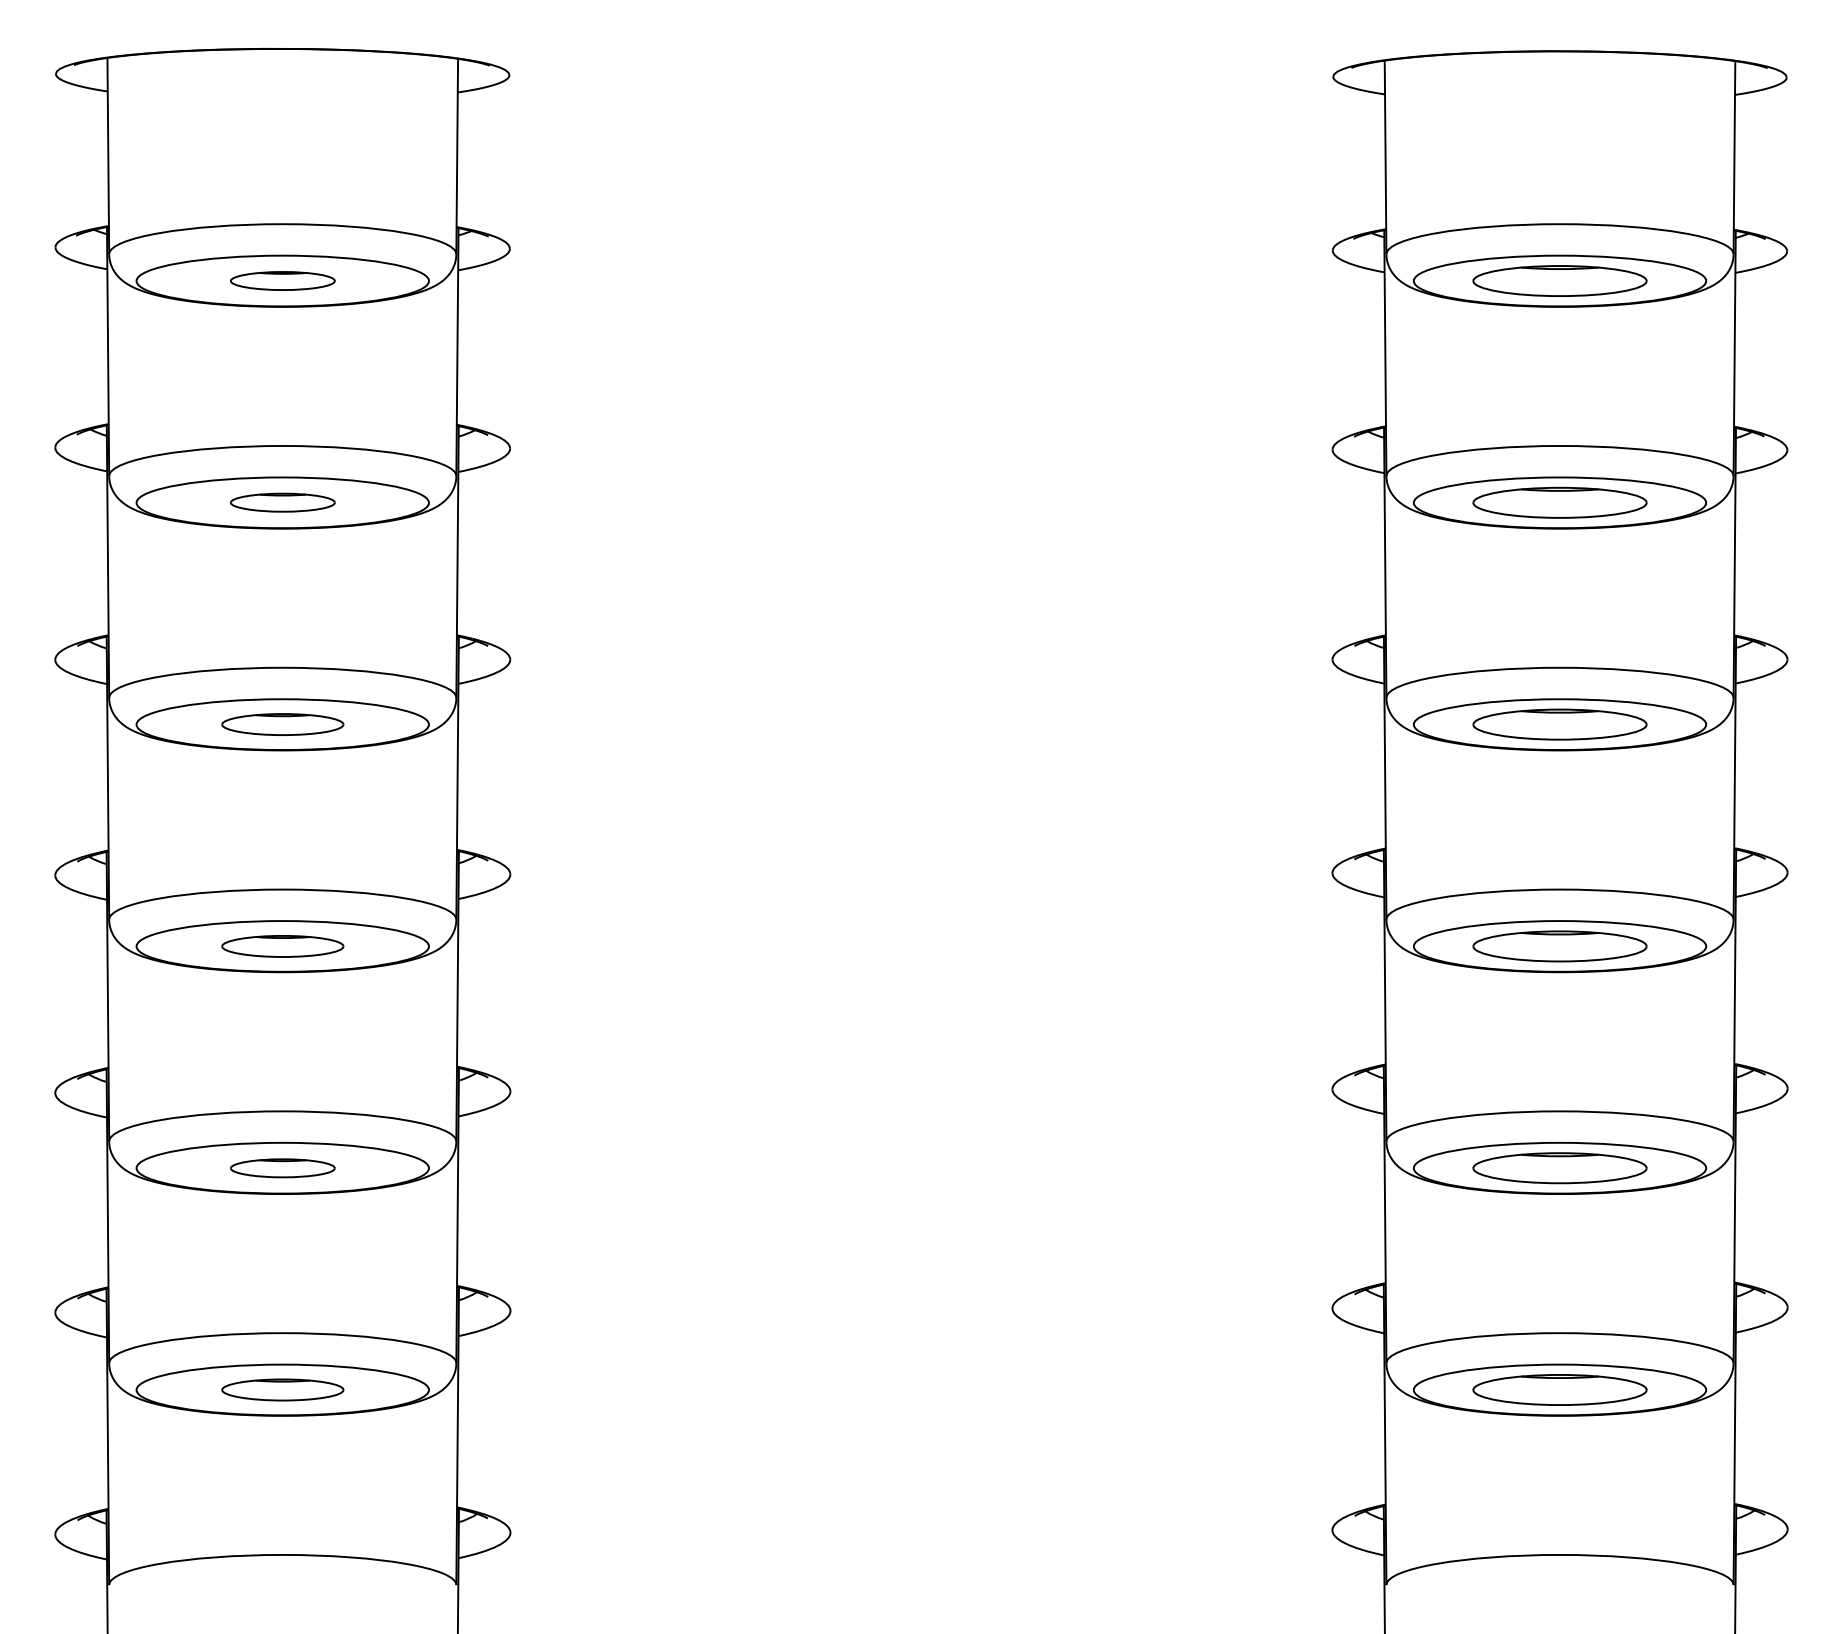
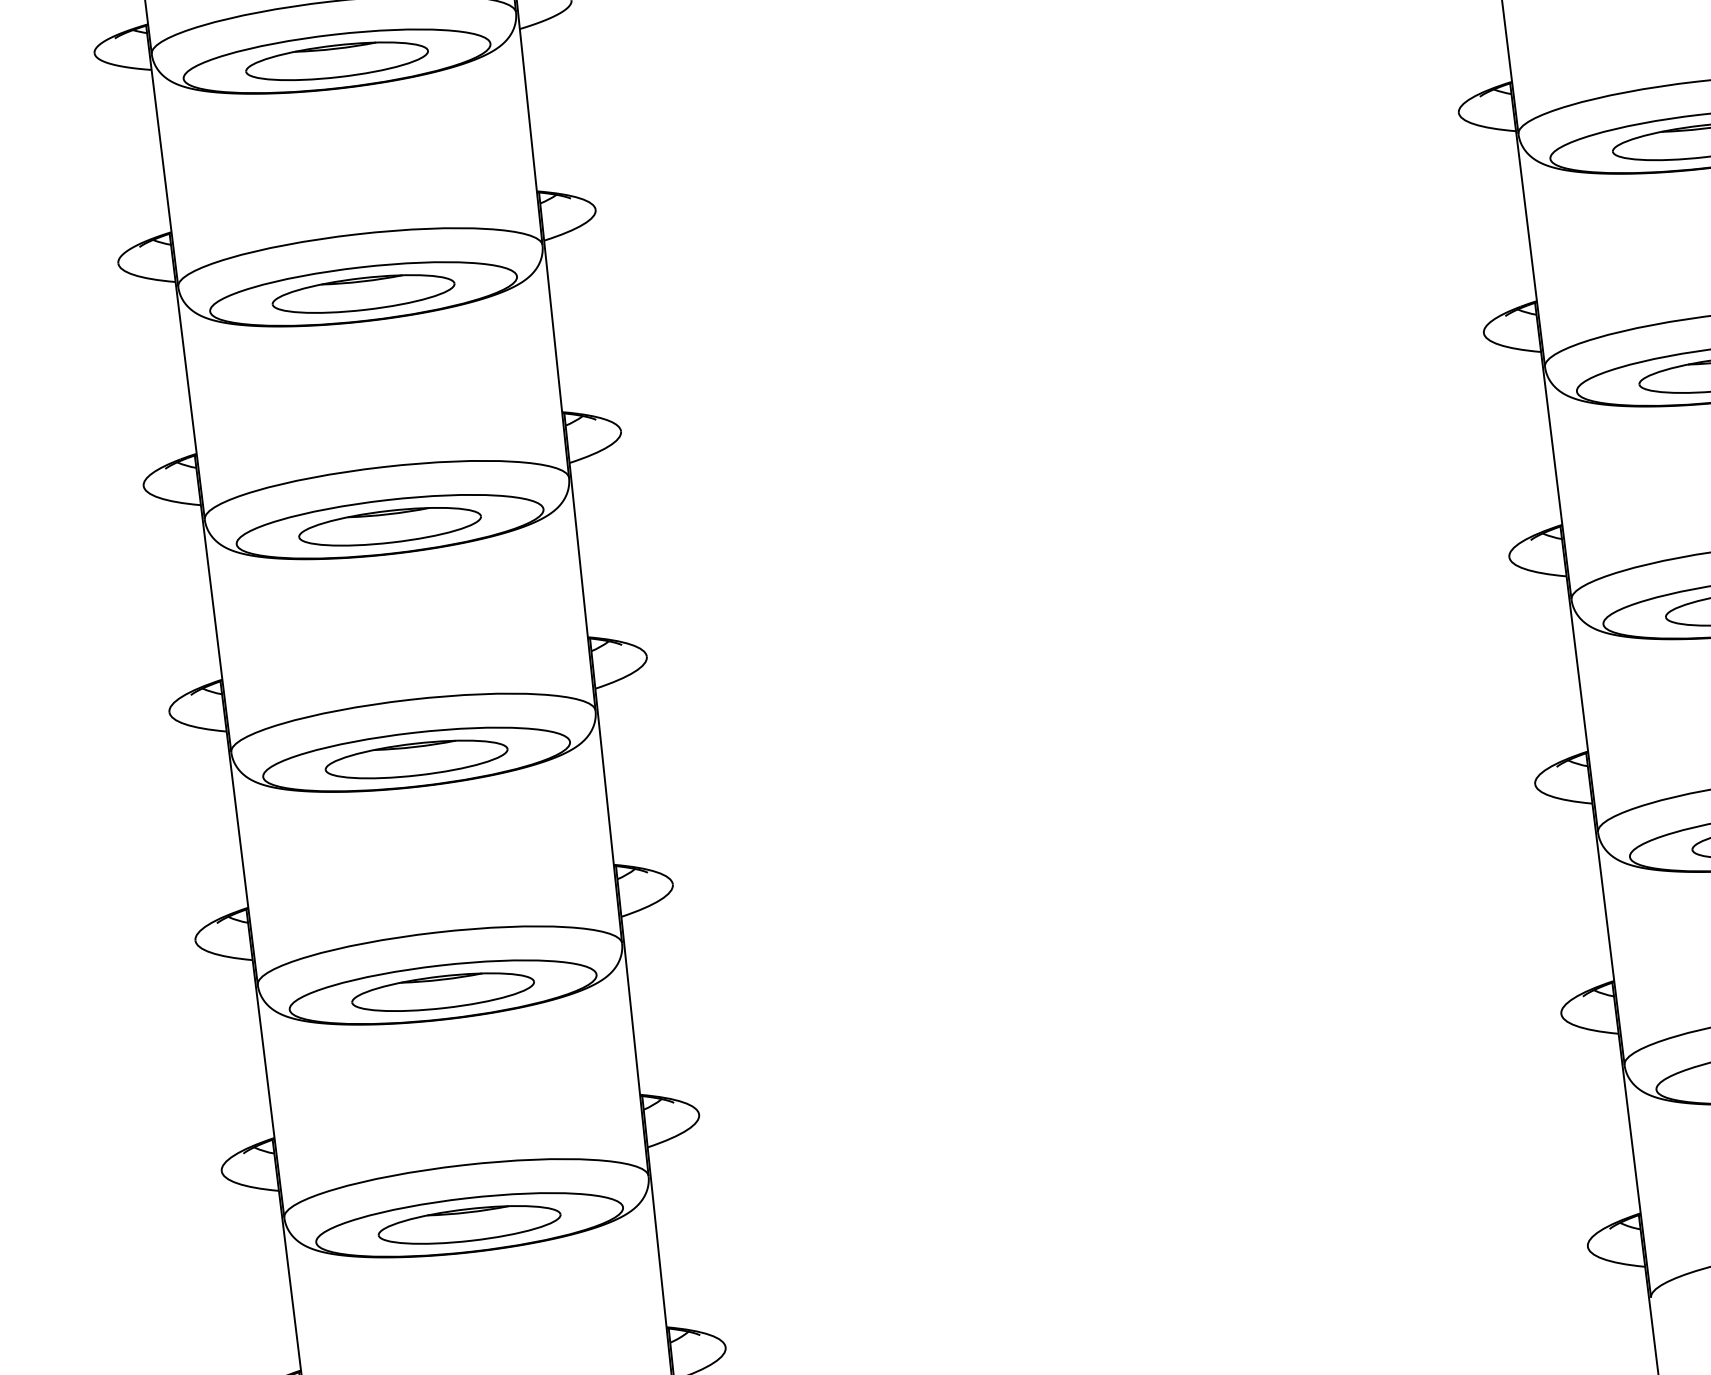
part: (282, 280) -> (336, 60), size x1.67
part: (282, 502) -> (363, 293), size x1.67
part: (282, 724) -> (389, 526), size x1.43
part: (282, 946) -> (416, 759), size x1.43
part: (282, 1168) -> (442, 992), size x1.67
part: (282, 1389) -> (469, 1224), size x1.43

